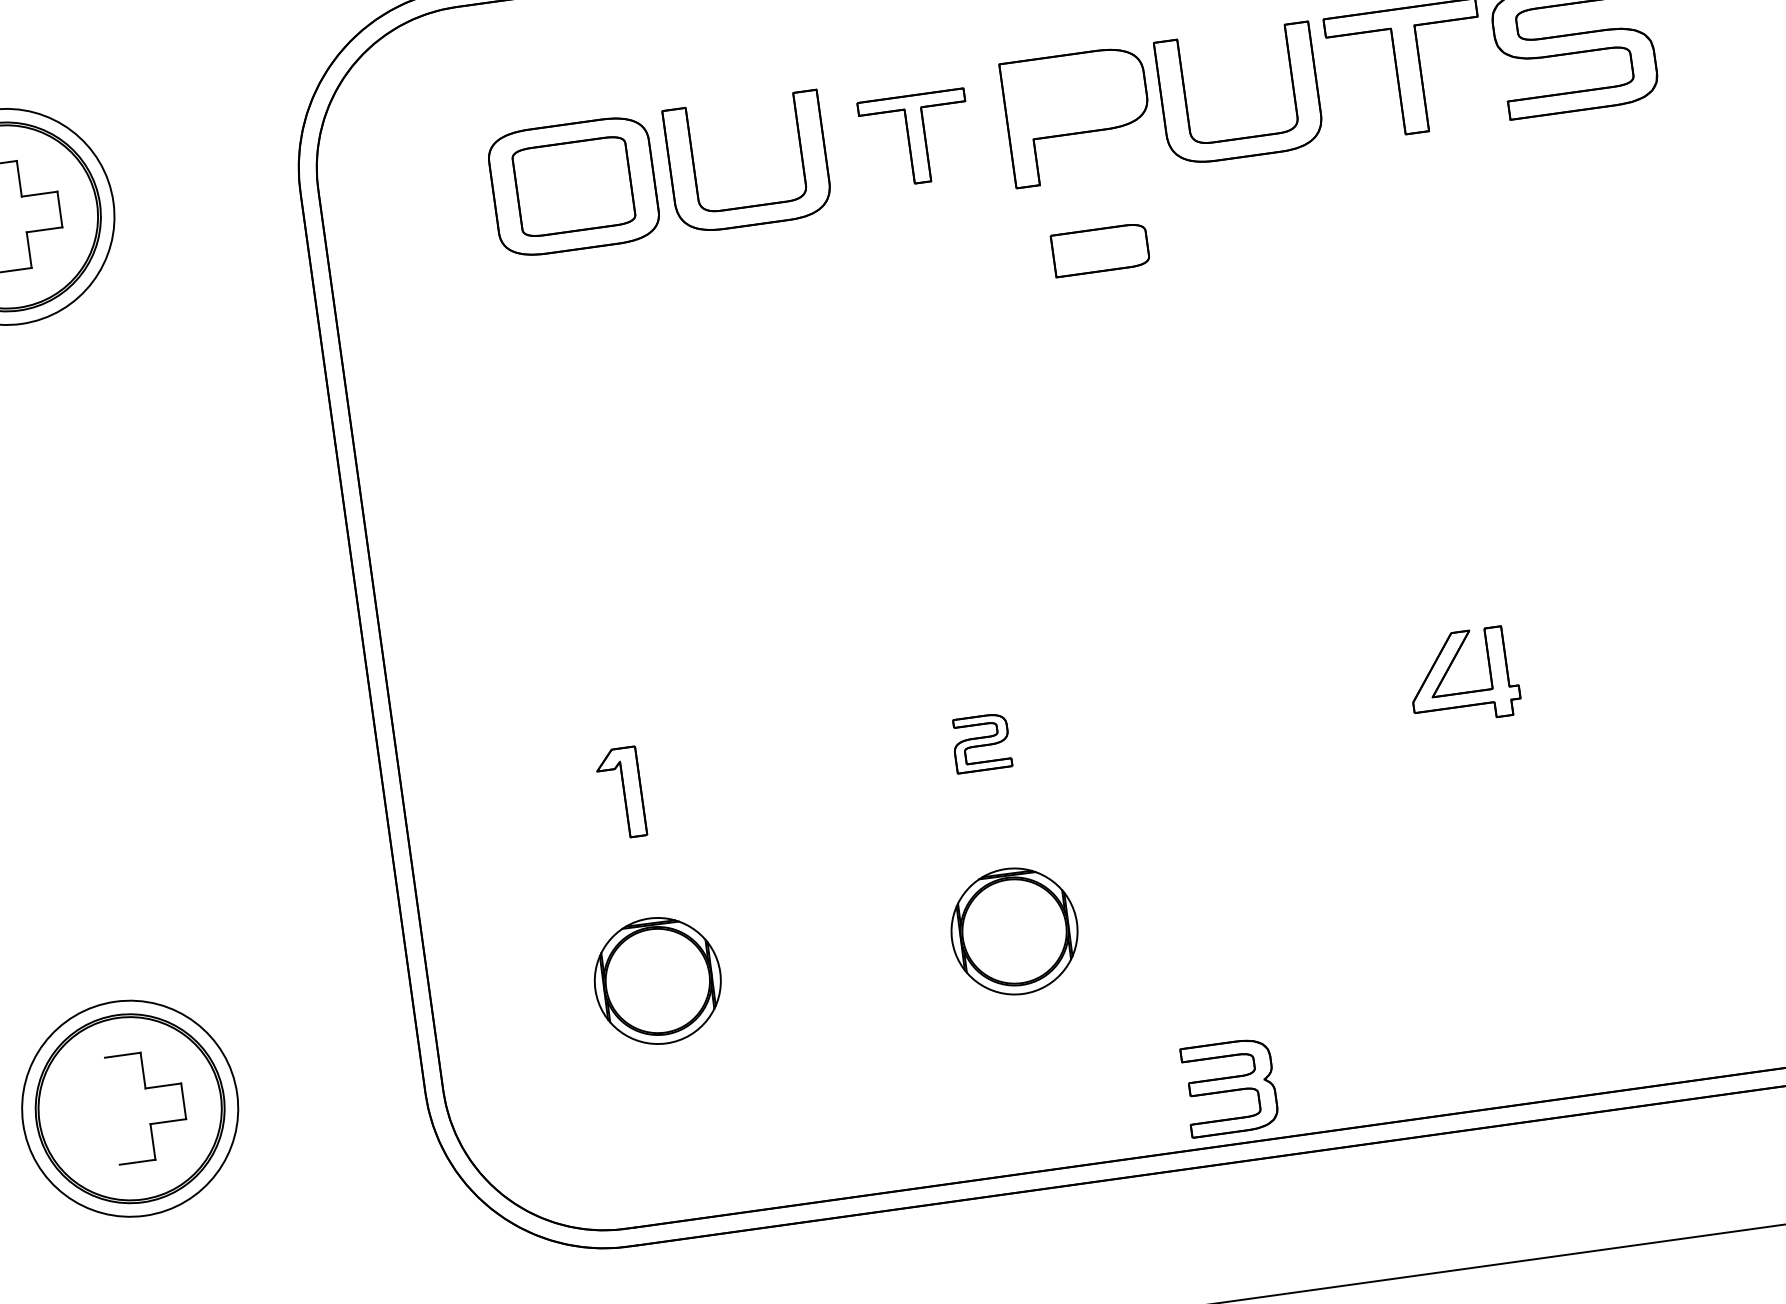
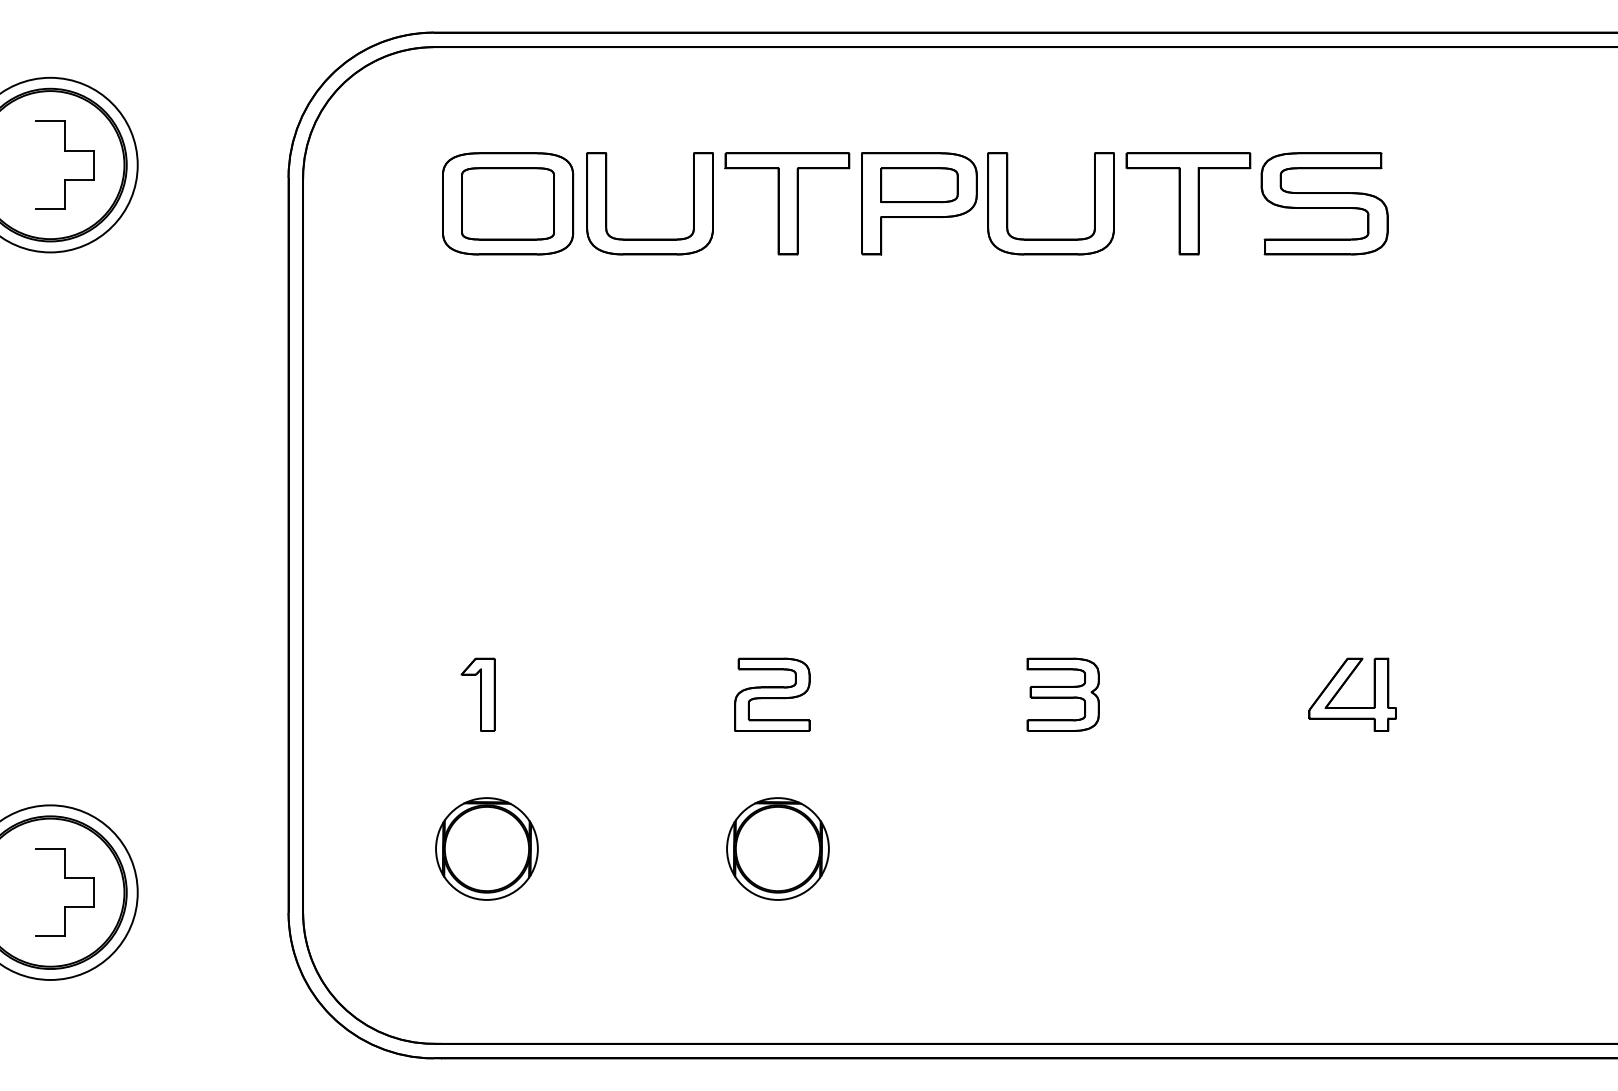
part: (916, 138) -> (787, 203), size x1.43
part: (1100, 250) -> (919, 185), moved
part: (1450, 667) -> (1343, 686), moved
part: (981, 743) -> (772, 694), size x1.67
part: (1229, 1087) -> (1062, 694), moved

